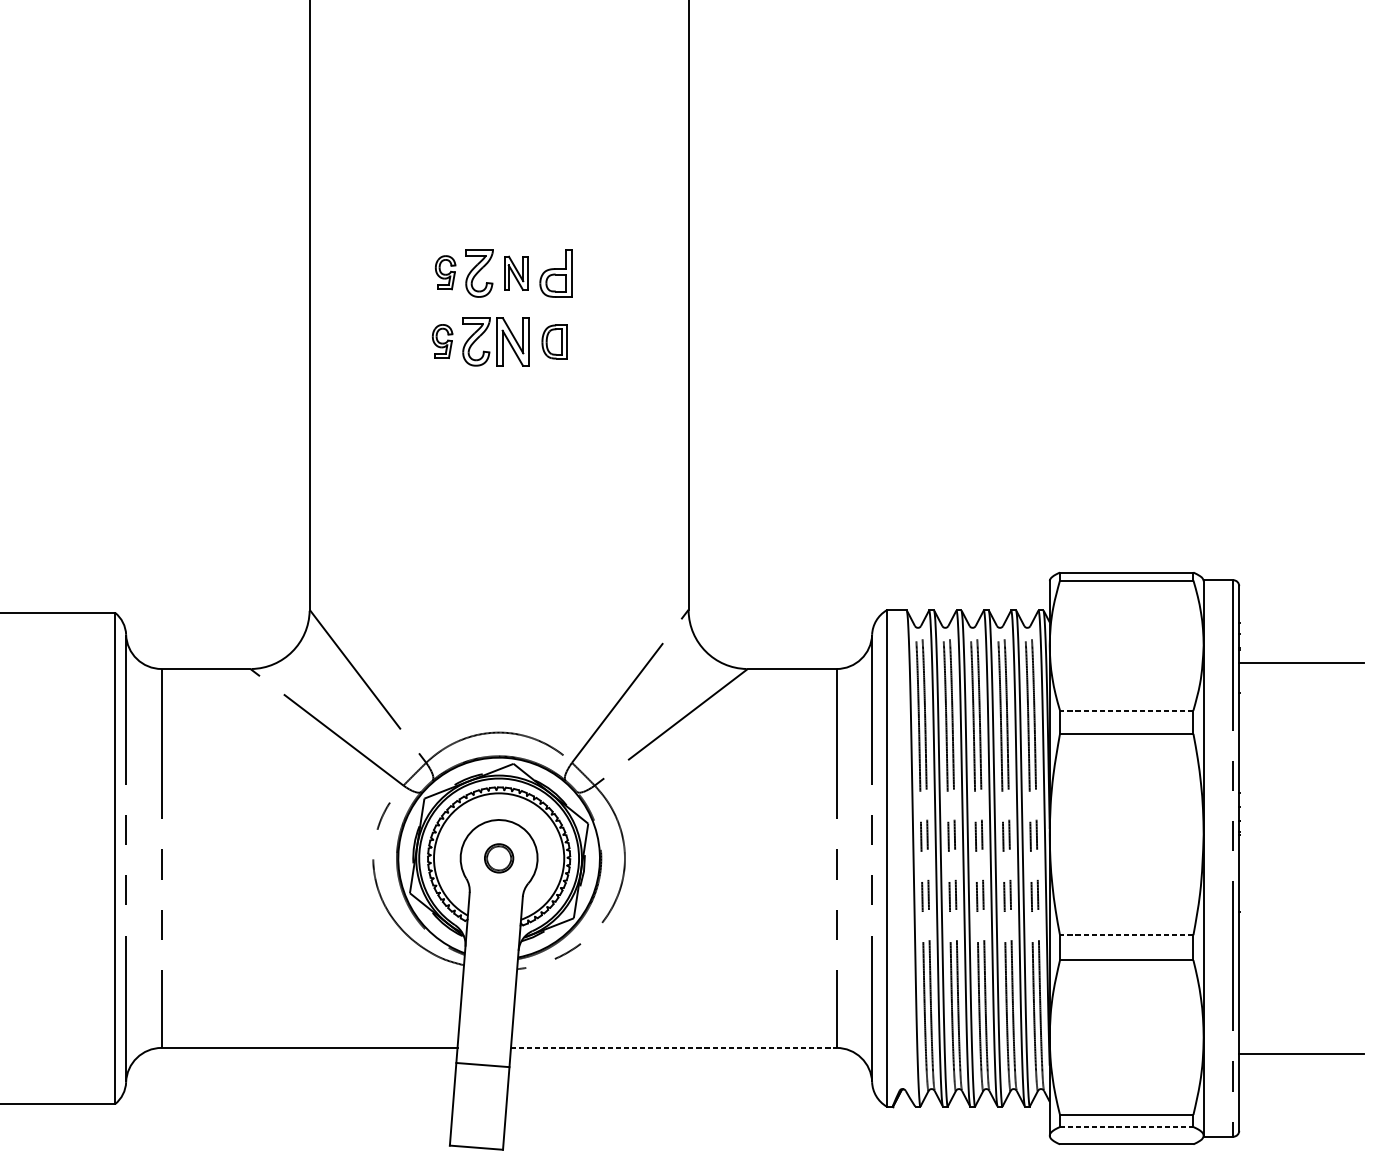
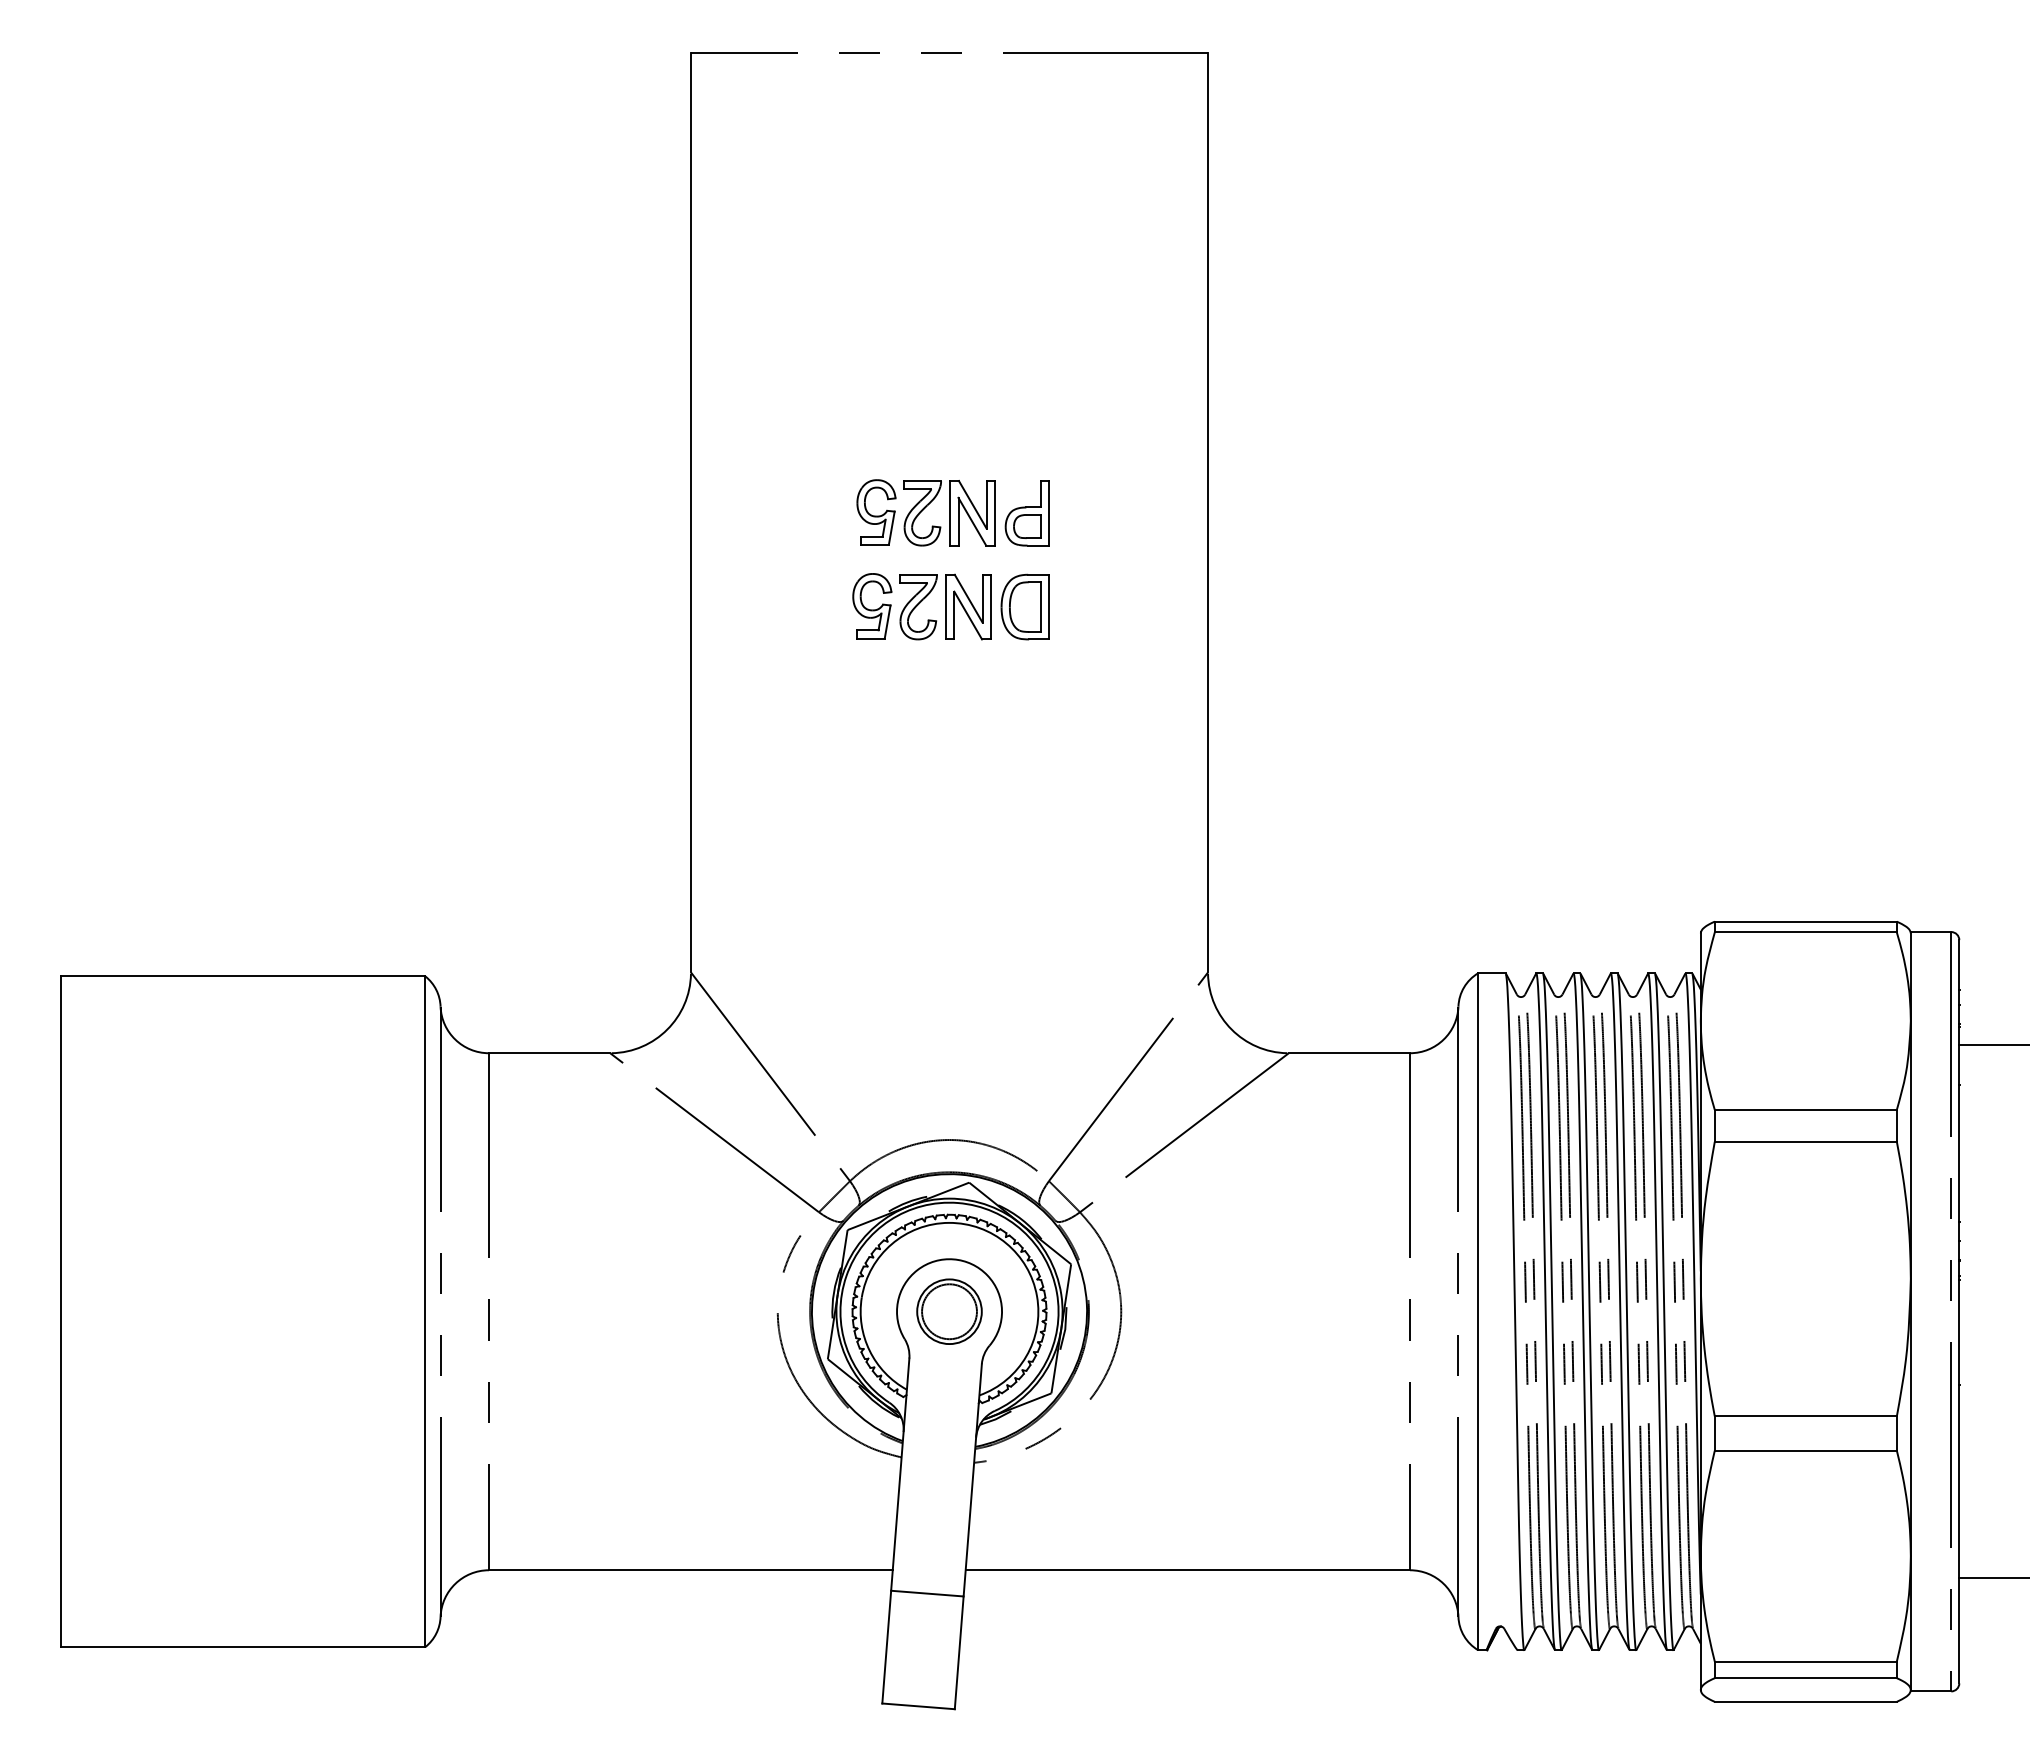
part: (445, 272) -> (876, 512), size x1.43
part: (515, 273) -> (972, 513), size x1.43
part: (442, 341) -> (872, 606), size x1.43
part: (554, 341) -> (1024, 606), size x1.43
line: (1126, 710) -> (1805, 1109), dashed -> solid
part: (499, 858) -> (949, 1311), size x1.67
line: (1126, 935) -> (1805, 1416), dashed -> solid
line: (674, 1048) -> (1188, 1570), dashed -> solid
line: (1127, 1127) -> (1806, 1678), dashed -> solid

